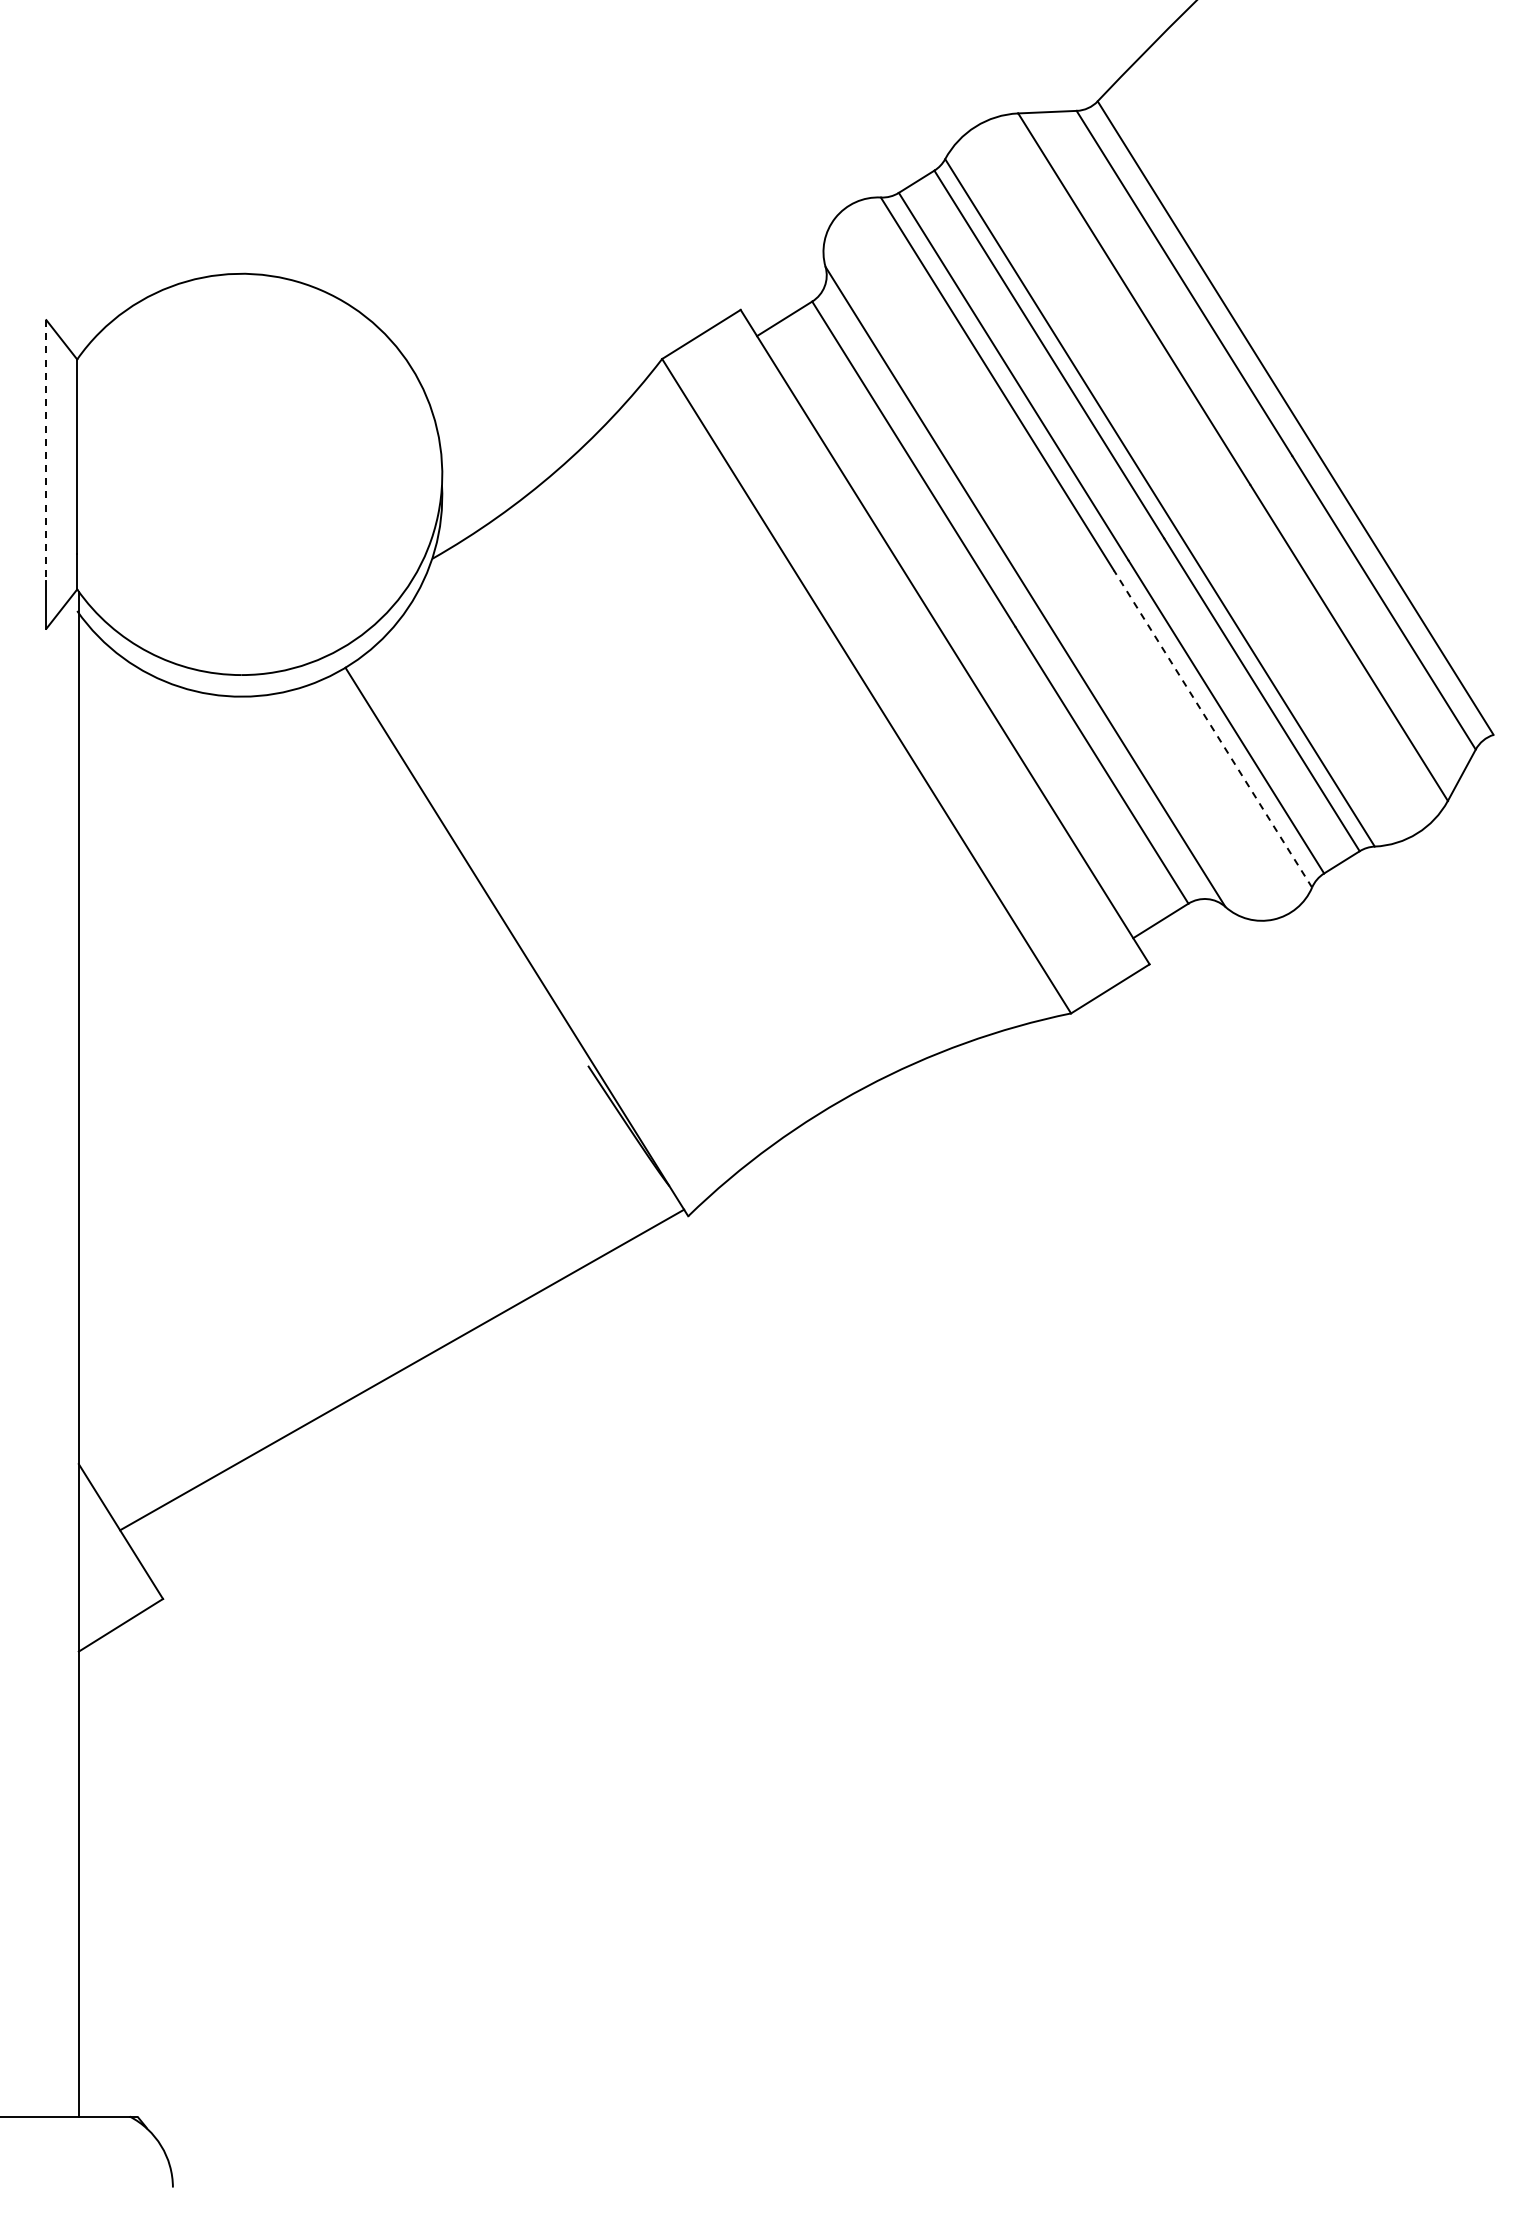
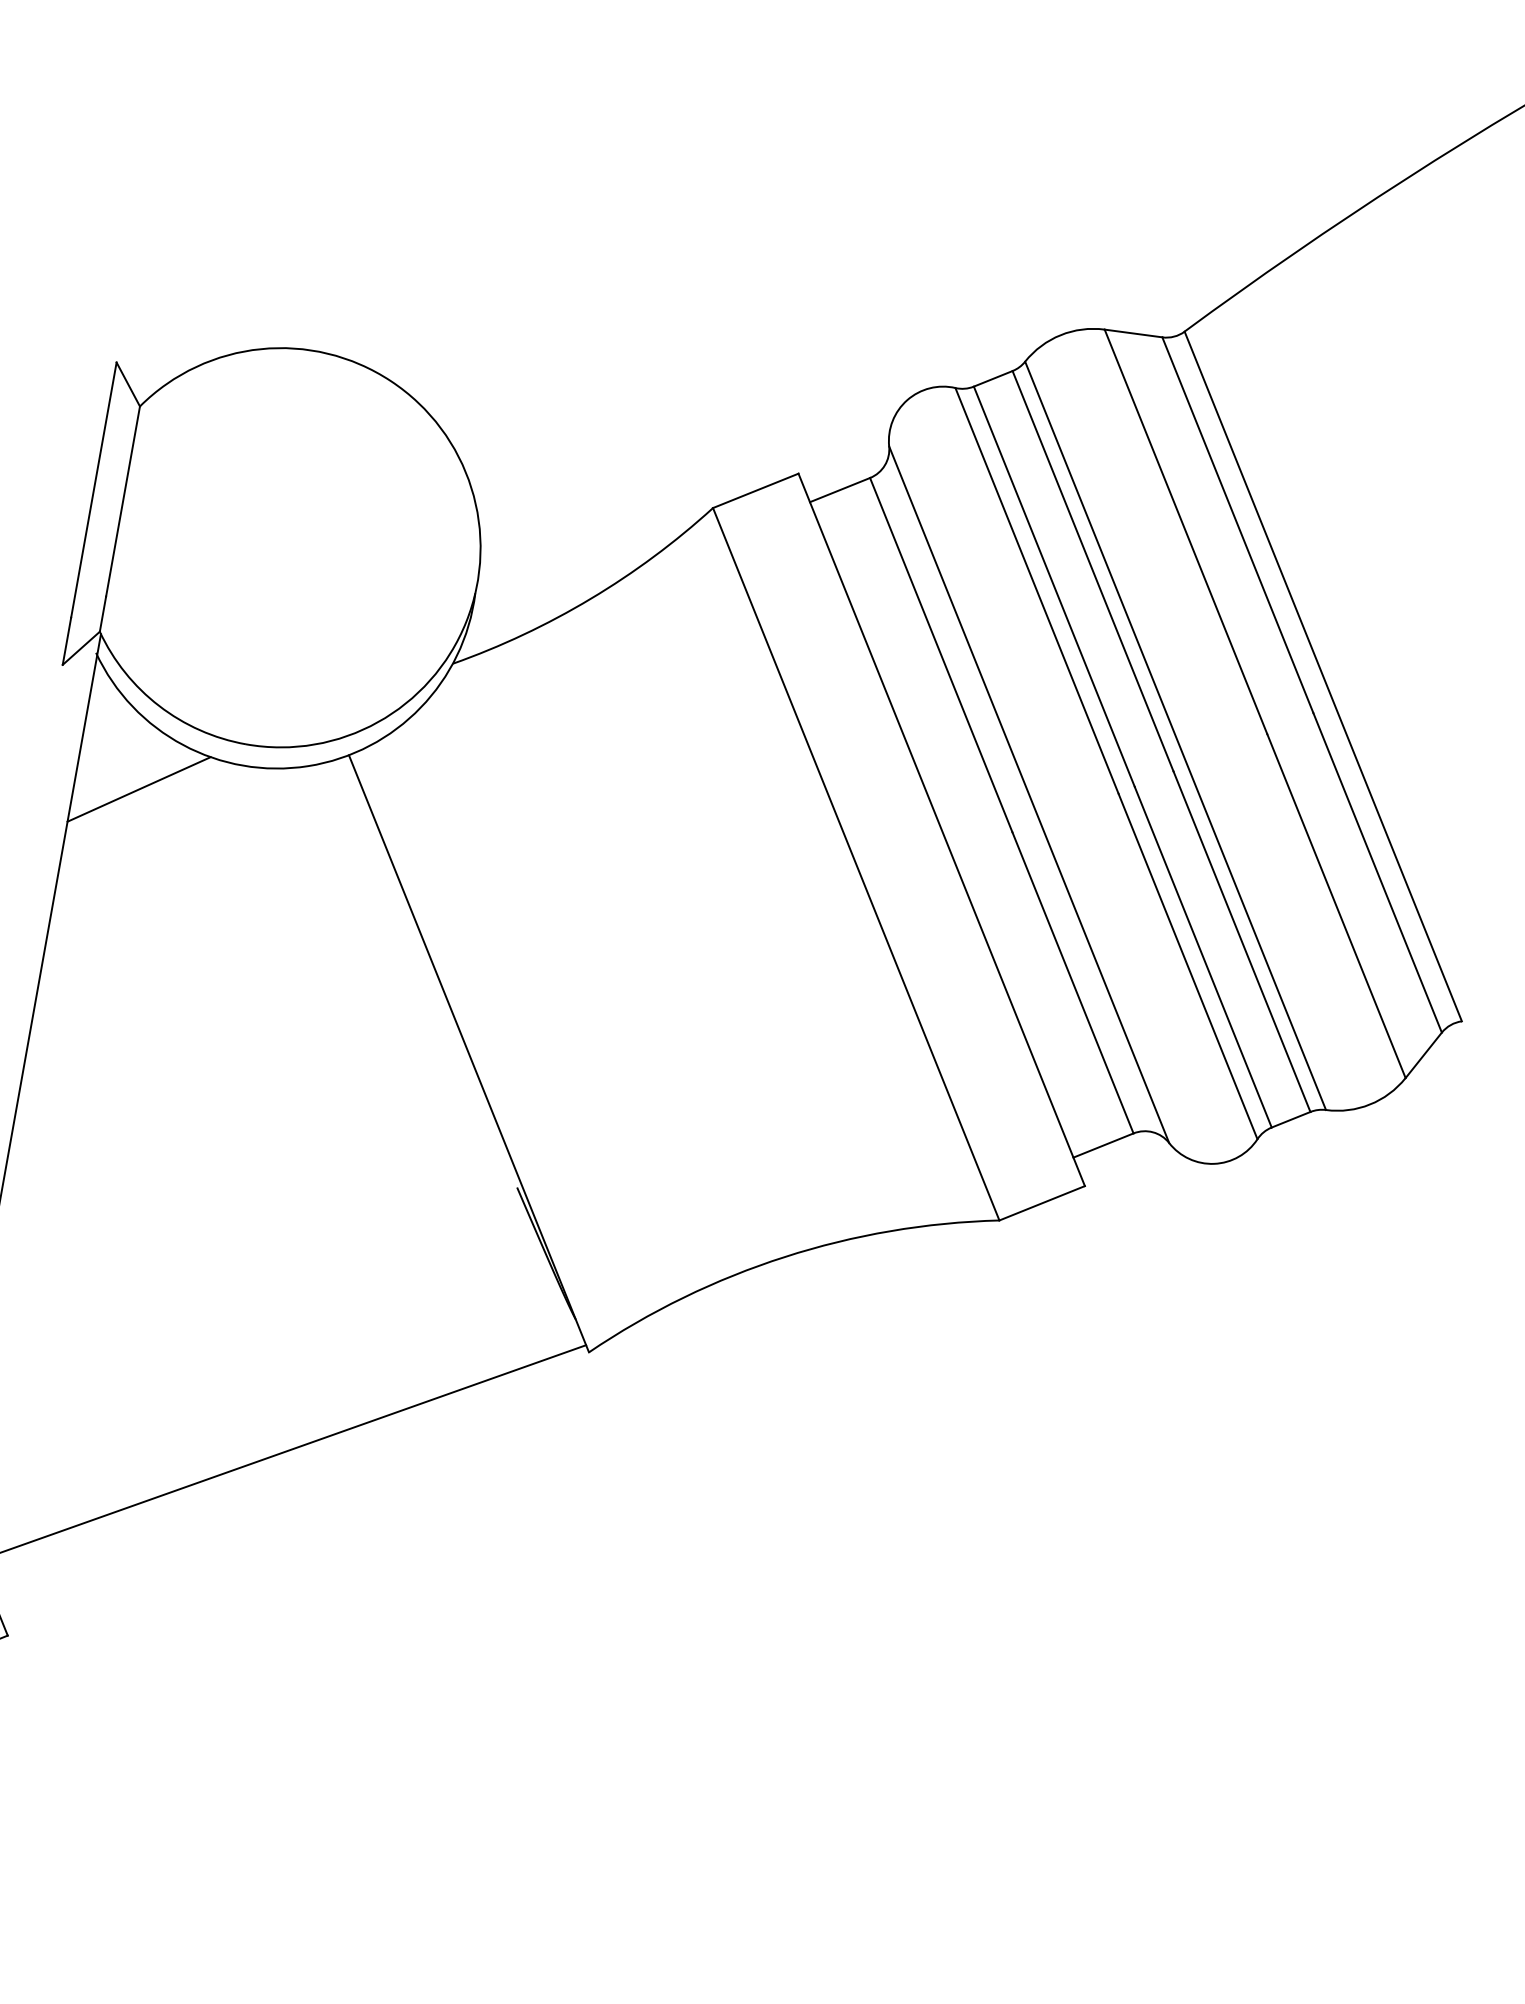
line: (46, 450) -> (93, 490), dashed -> solid
line: (1212, 728) -> (1187, 966), dashed -> solid
line: (143, 738) -> (138, 789), added

